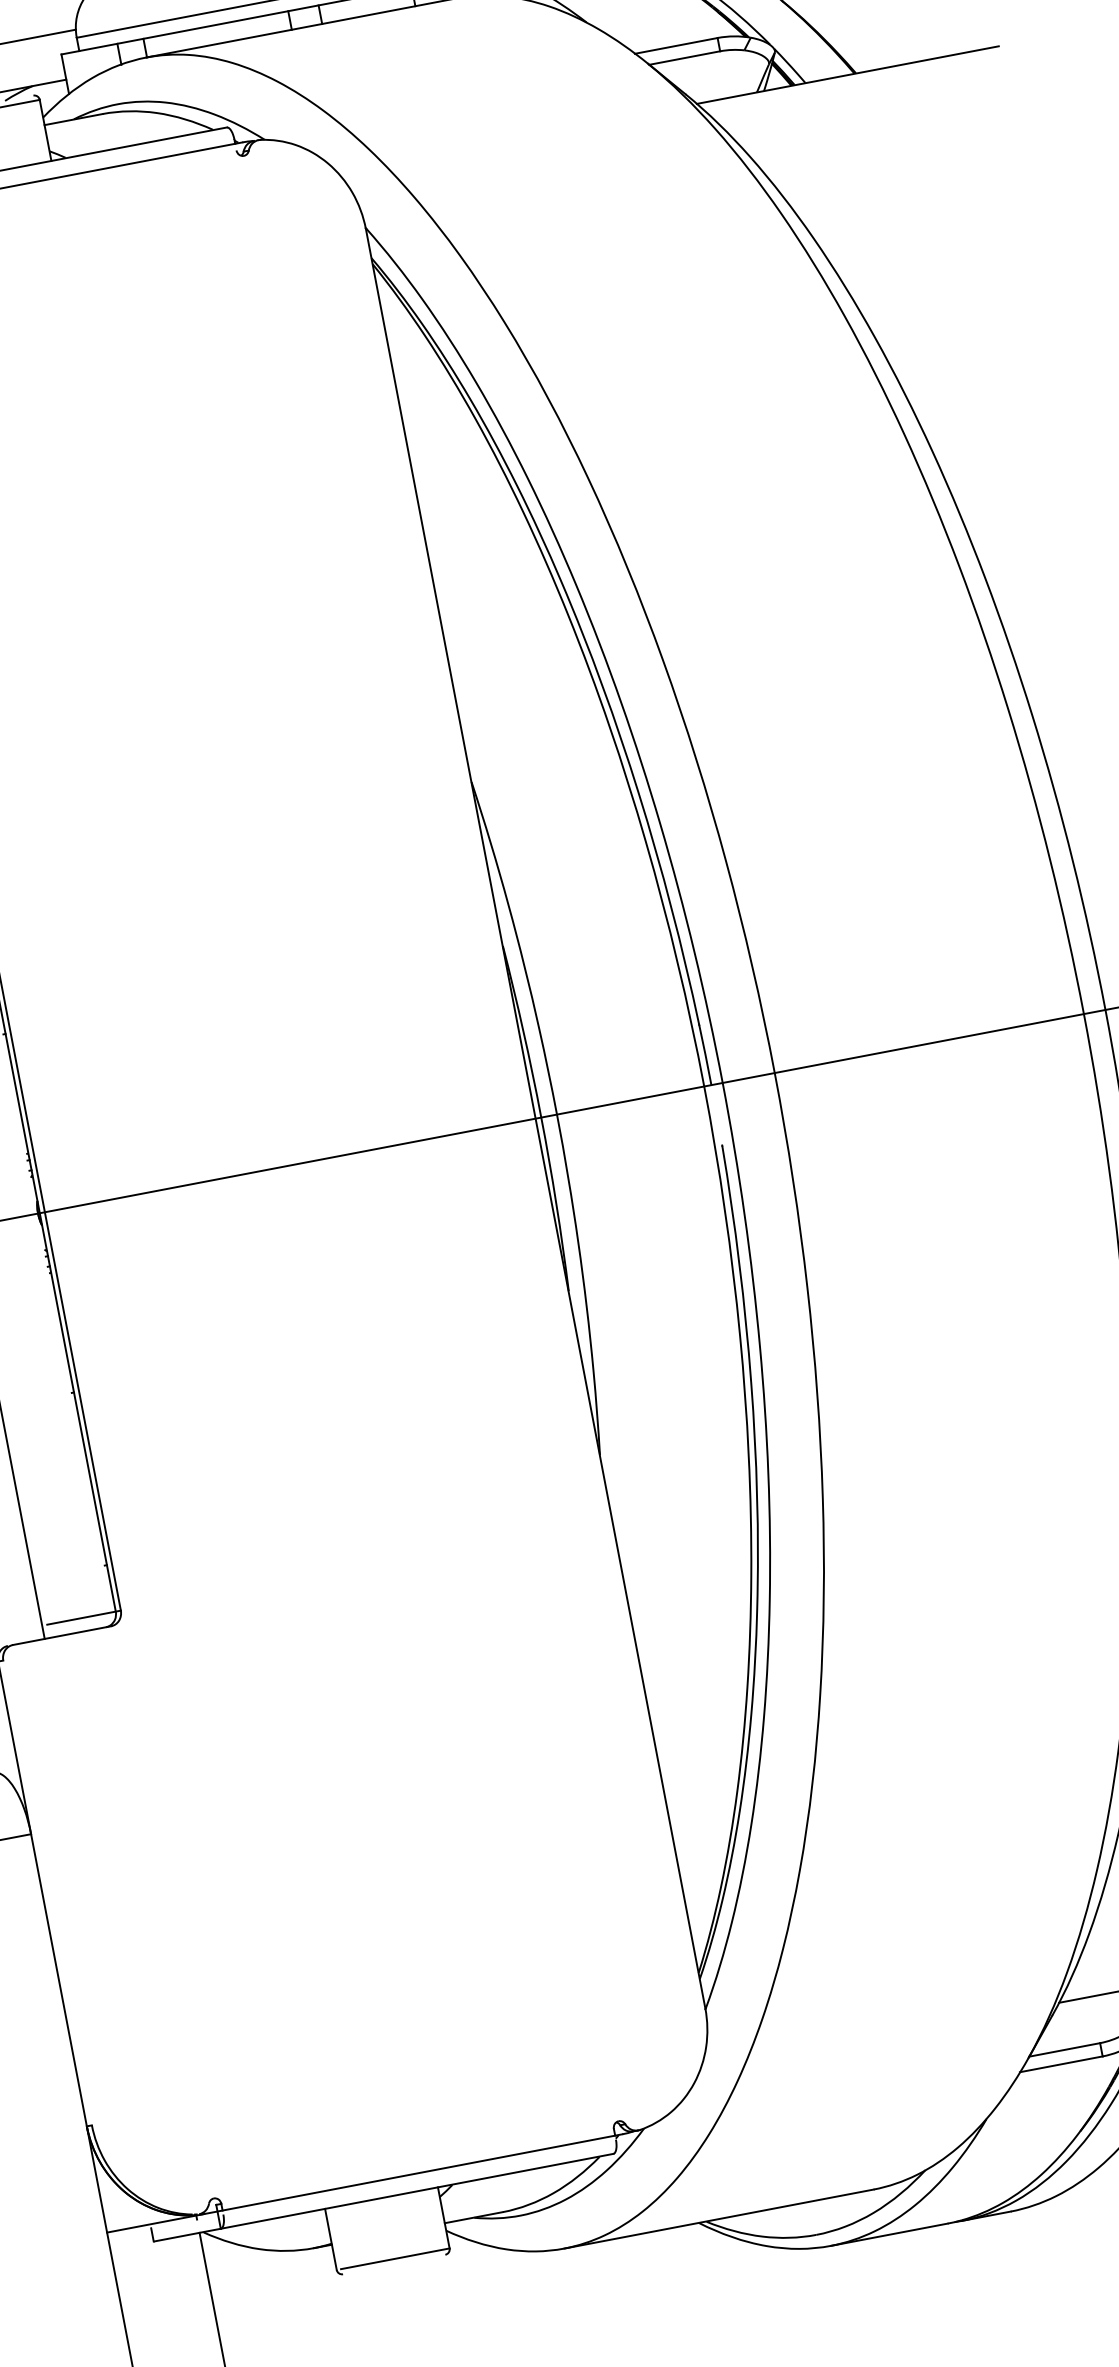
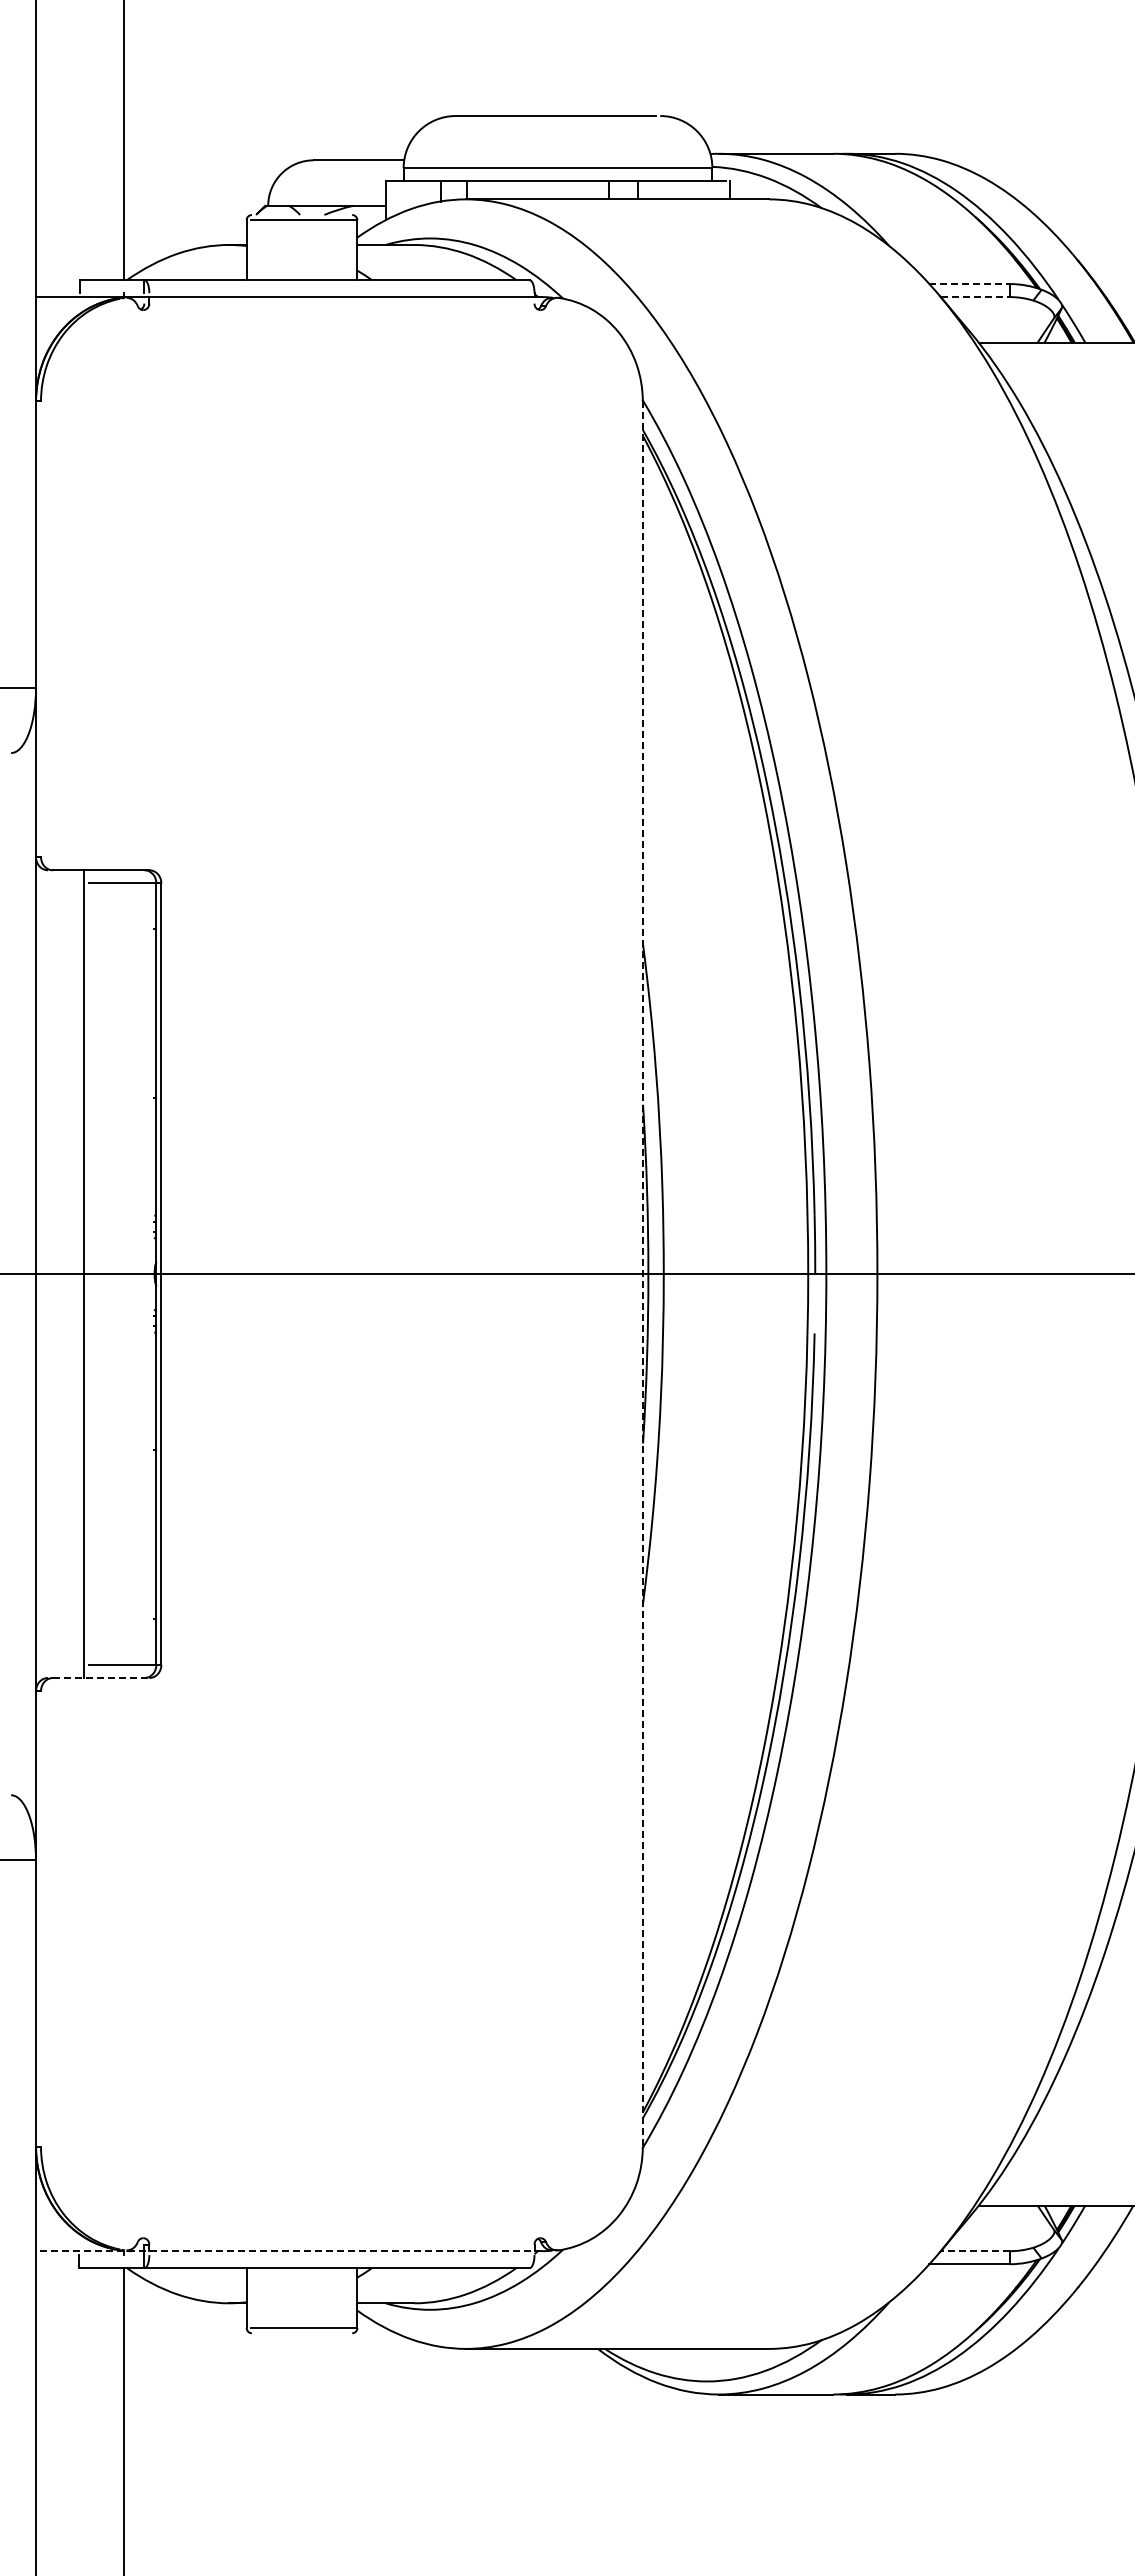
line: (676, 46) -> (969, 284), solid -> dashed
line: (684, 58) -> (975, 297), solid -> dashed
line: (535, 1119) -> (642, 1274), solid -> dashed
line: (62, 1636) -> (101, 1678), solid -> dashed
line: (1064, 2050) -> (975, 2251), solid -> dashed
line: (364, 2183) -> (288, 2251), solid -> dashed

